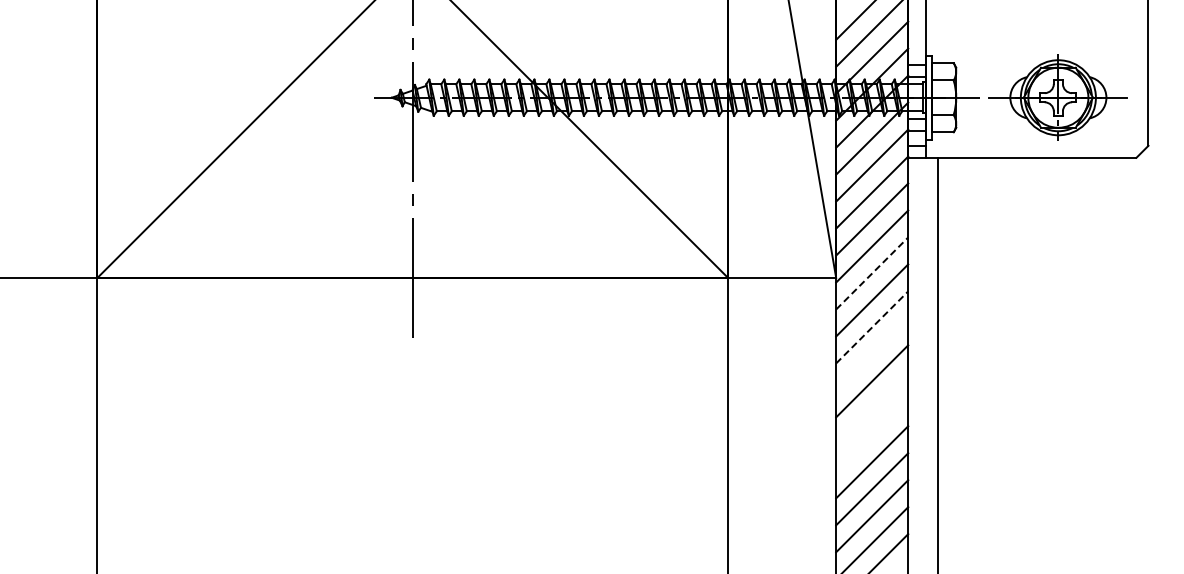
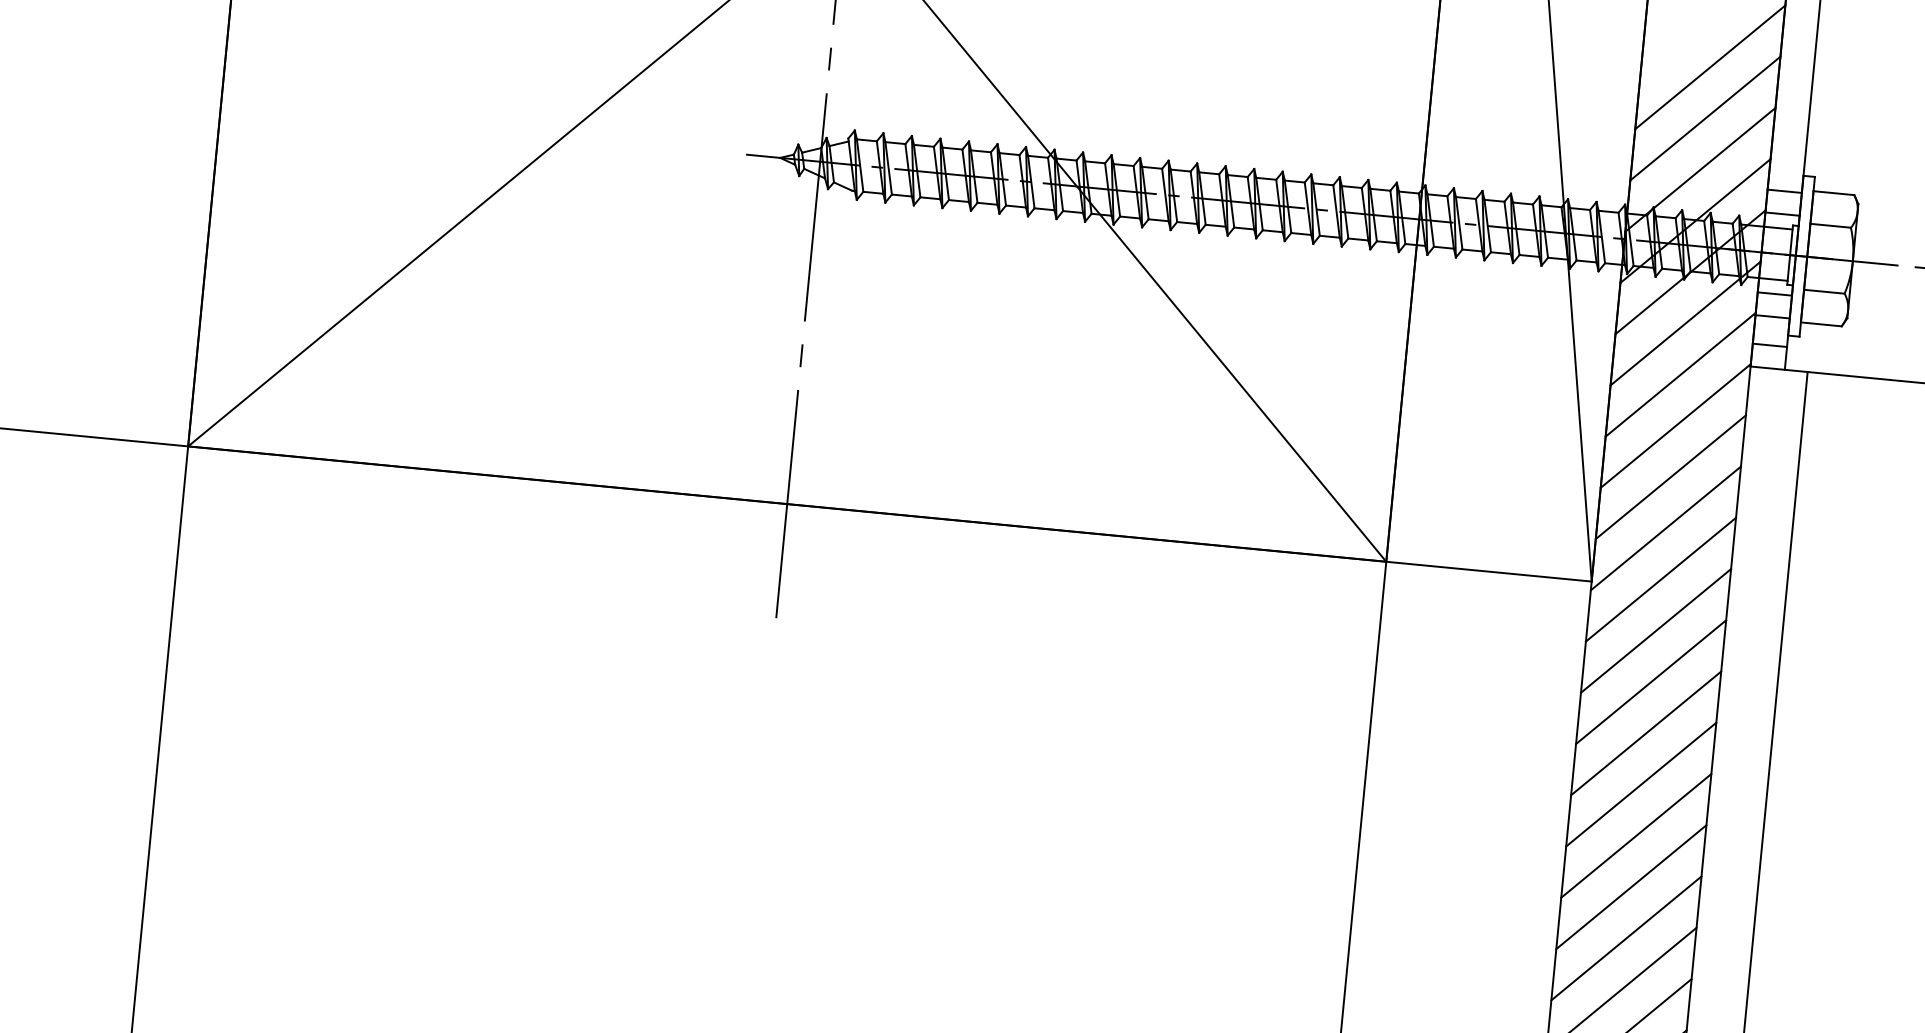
line: (872, 273) -> (1661, 579), dashed -> solid
line: (872, 327) -> (1651, 682), dashed -> solid
line: (872, 354) -> (1646, 733), added
line: (872, 408) -> (1636, 836), added
line: (872, 435) -> (1631, 887), added

